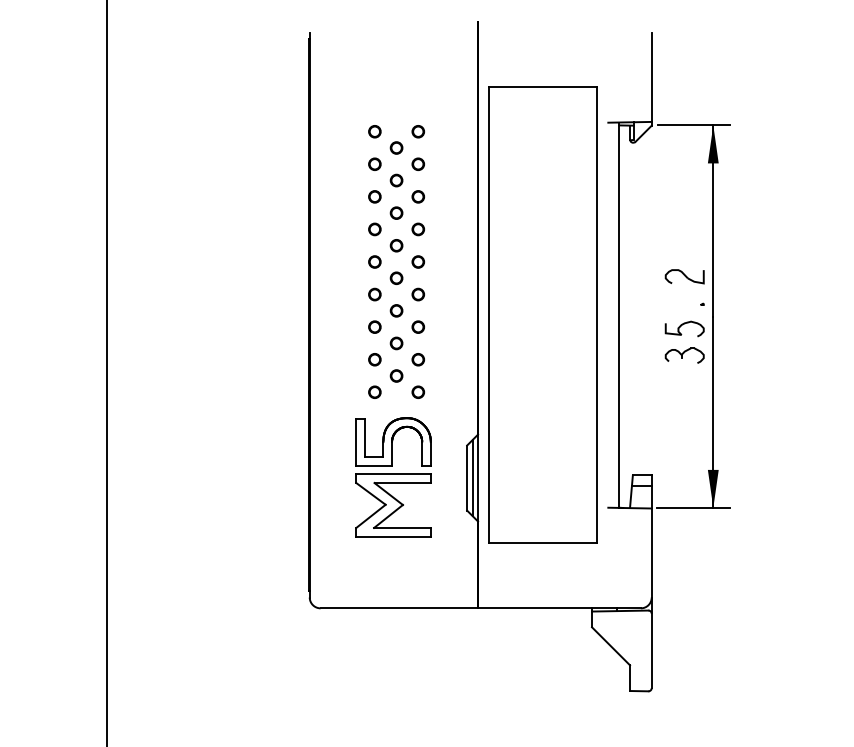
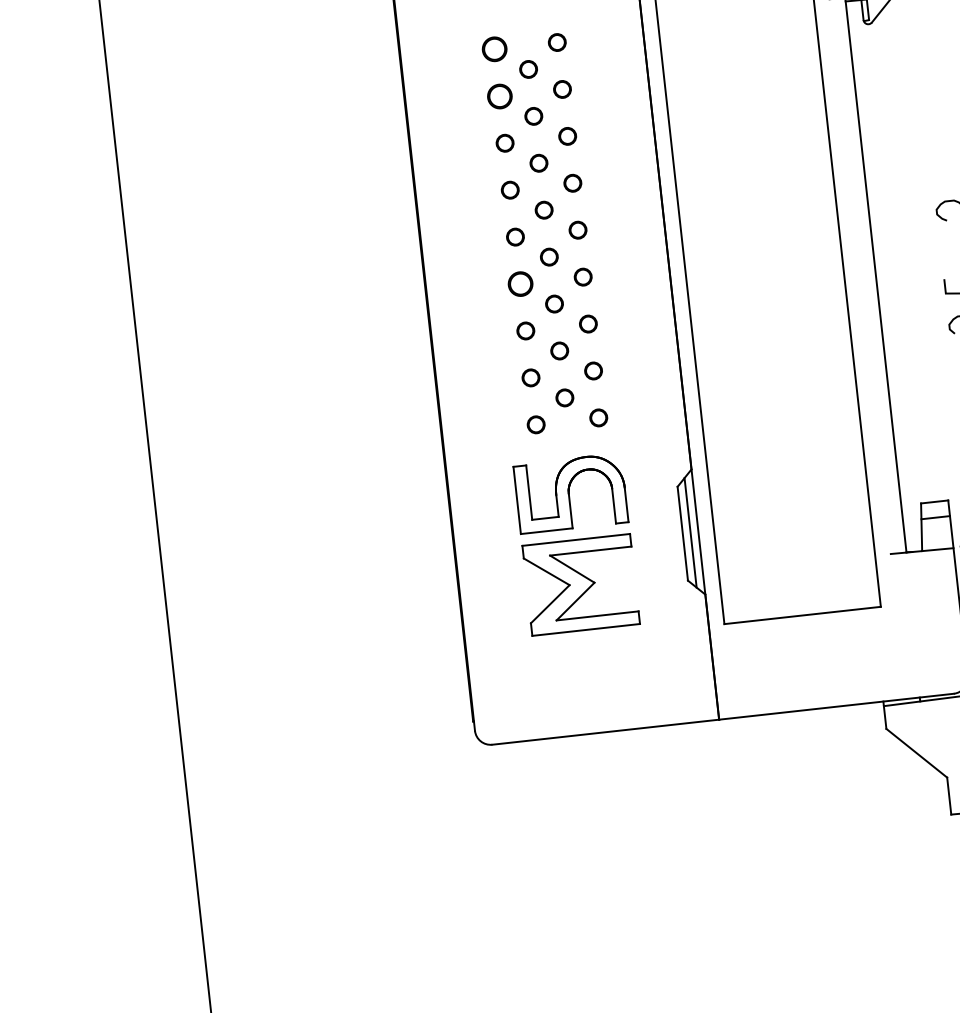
circle: (374, 131) -> (494, 49), size x1.4
circle: (374, 163) -> (499, 95), size x1.4
part: (374, 294) -> (520, 284), size x1.4

